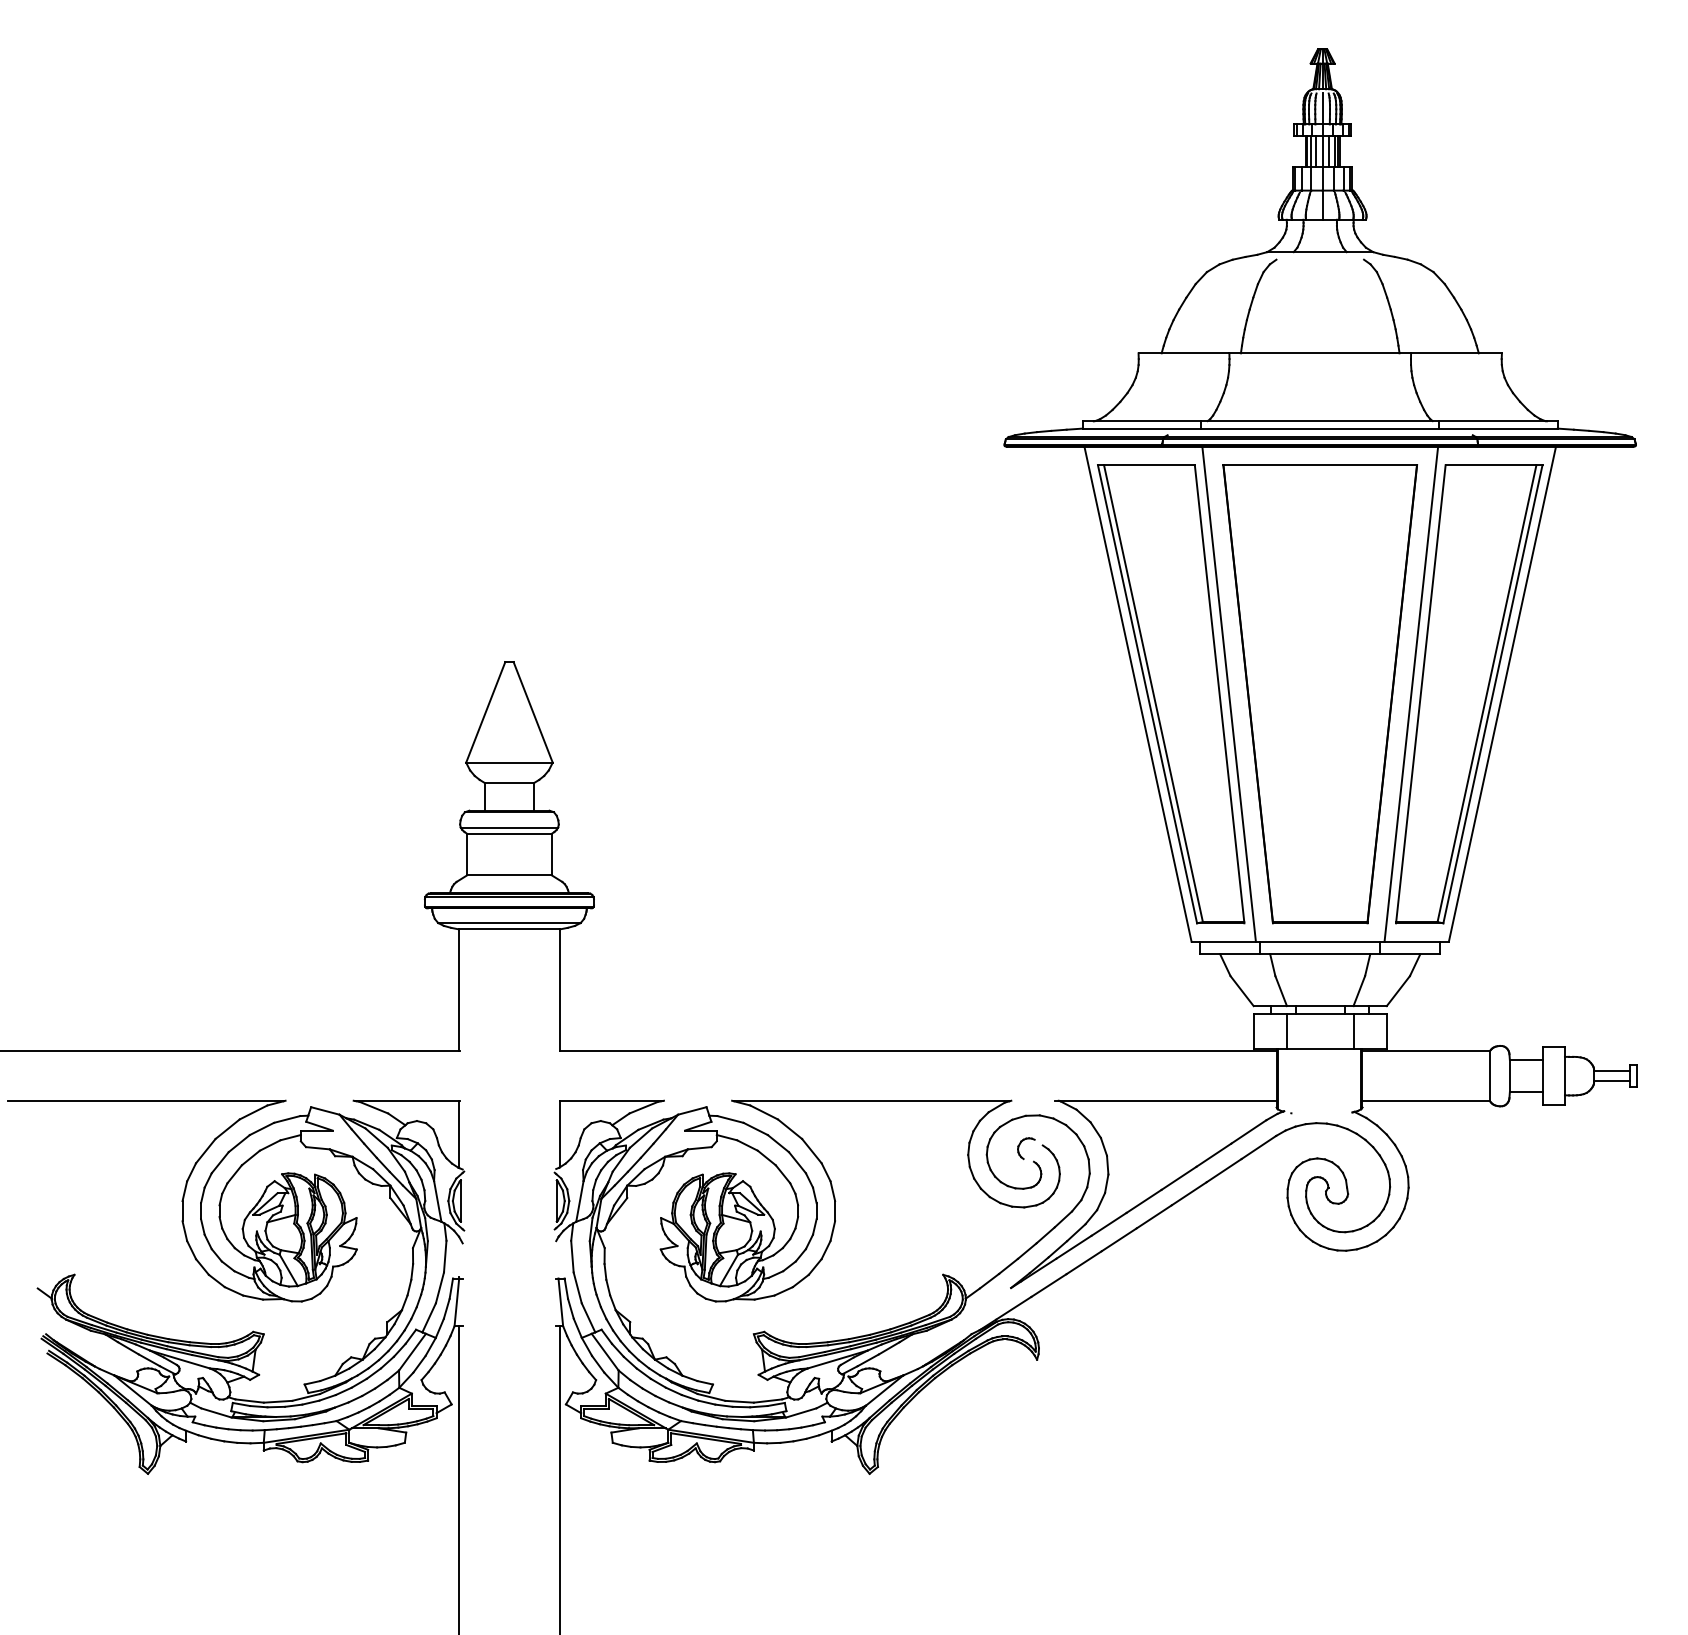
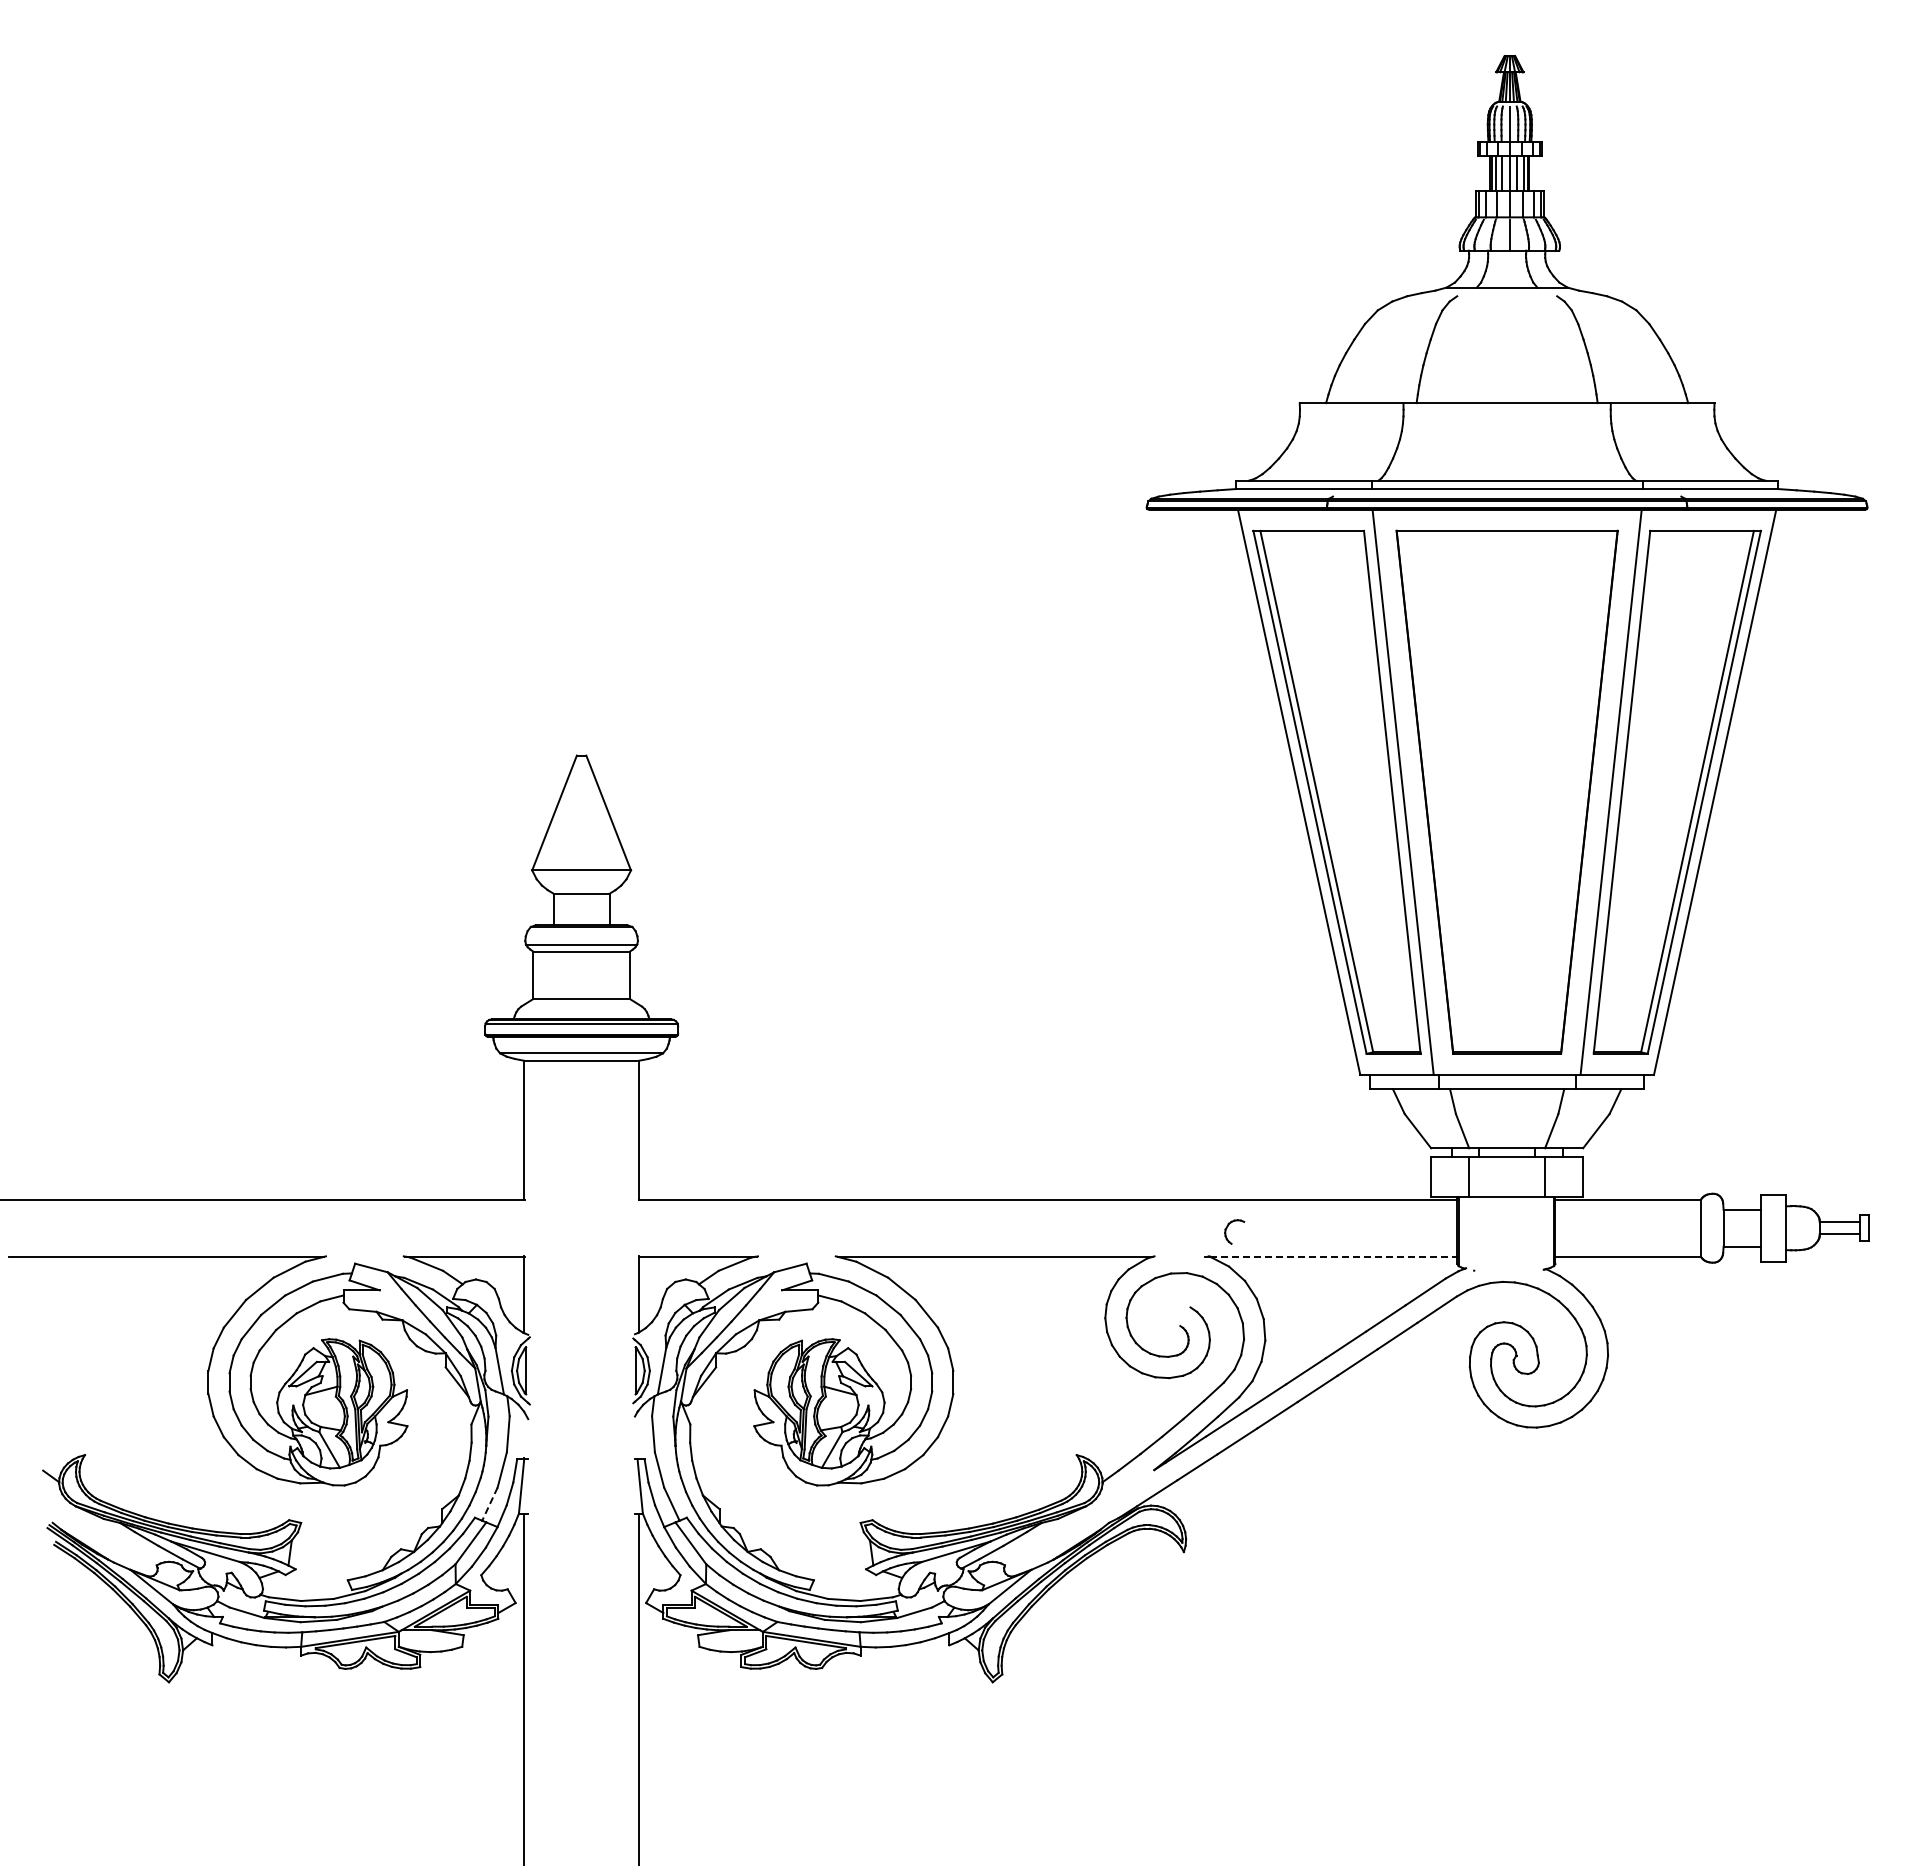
line: (1168, 1100) -> (1334, 1256), solid -> dashed
part: (1020, 1145) -> (1227, 1228), moved
line: (428, 1318) -> (489, 1504), solid -> dashed

